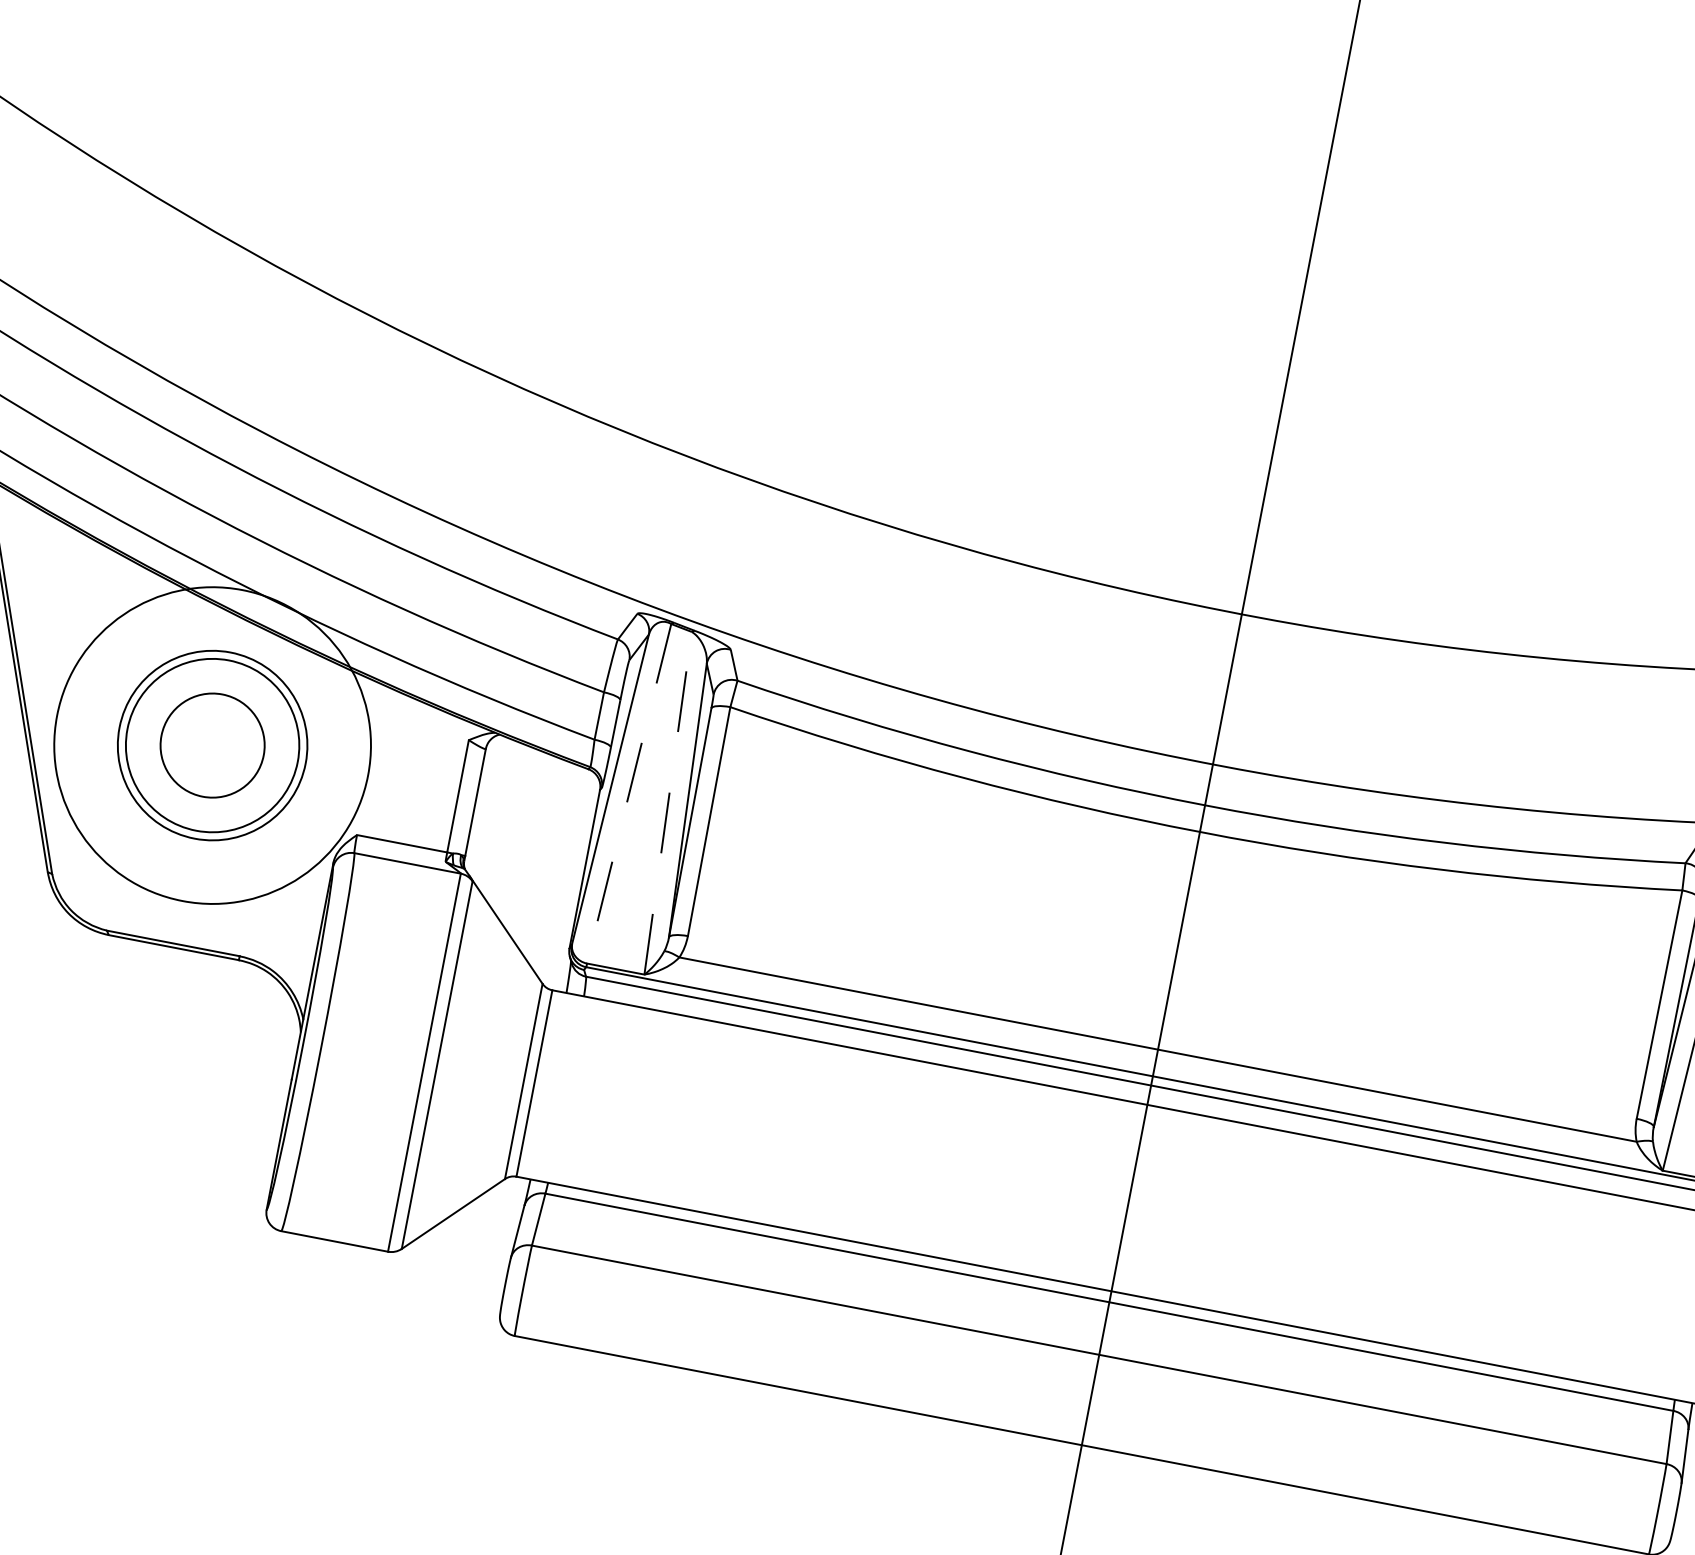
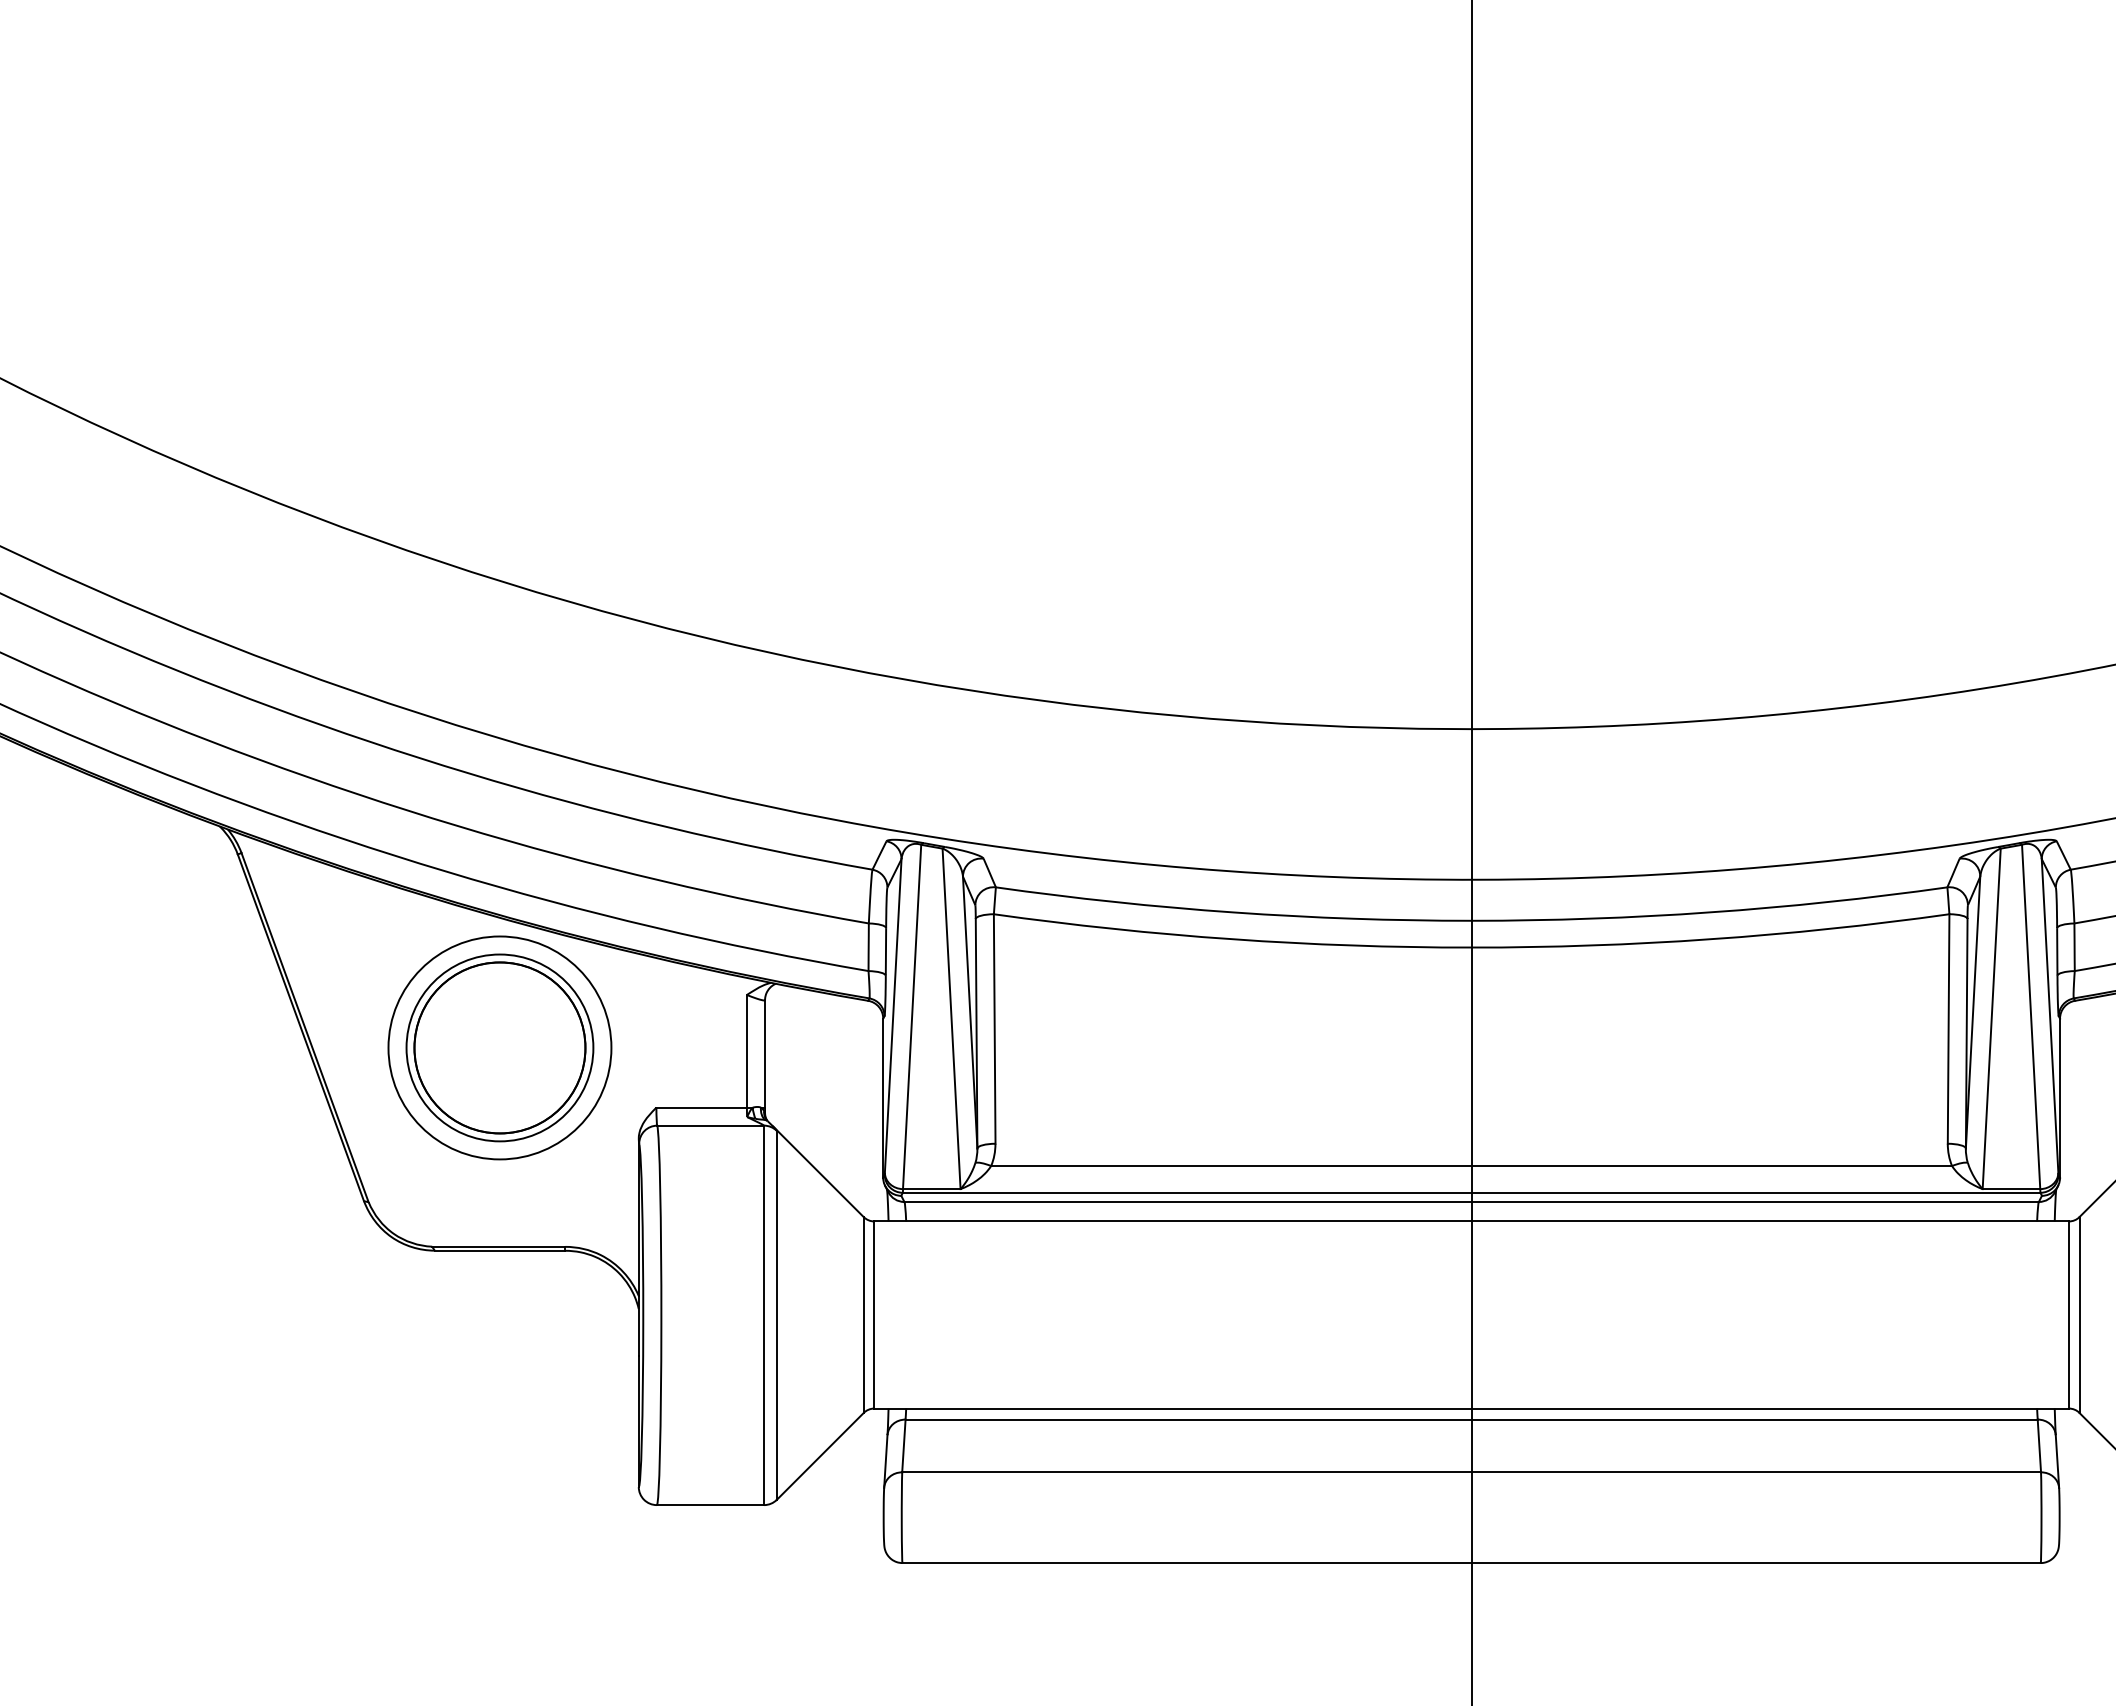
circle: (212, 745) -> (499, 1047), size x0.71
circle: (212, 745) -> (499, 1047), size x1.67
line: (629, 794) -> (912, 1017), dashed -> solid
line: (668, 802) -> (951, 1018), dashed -> solid

